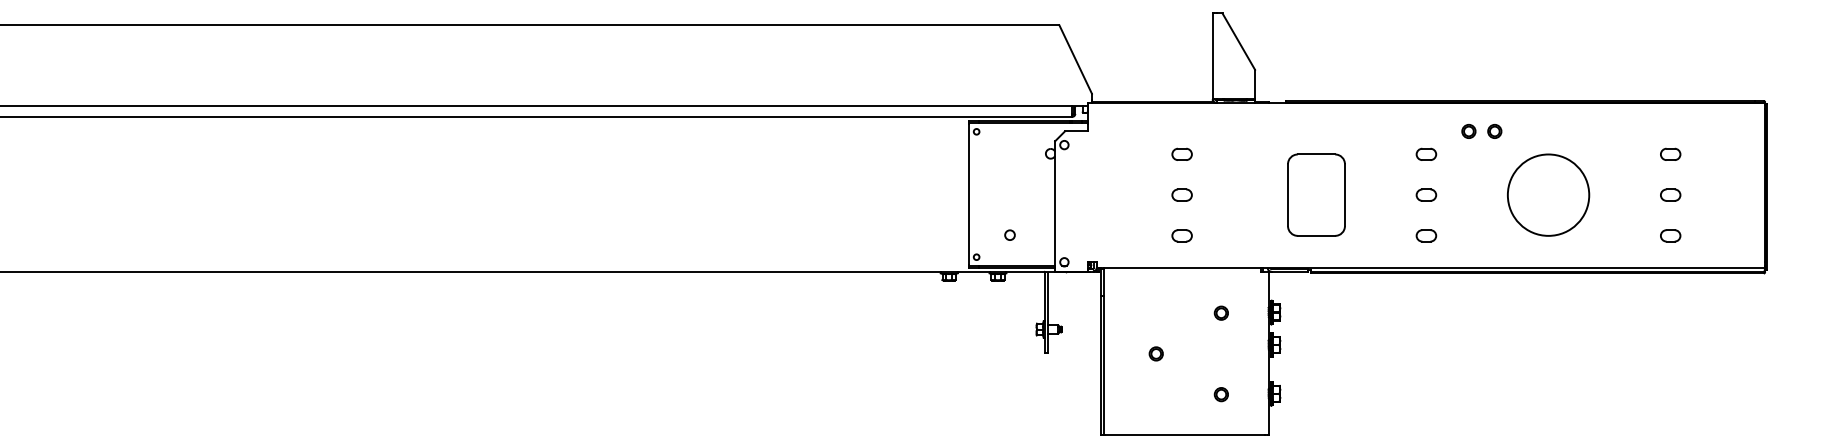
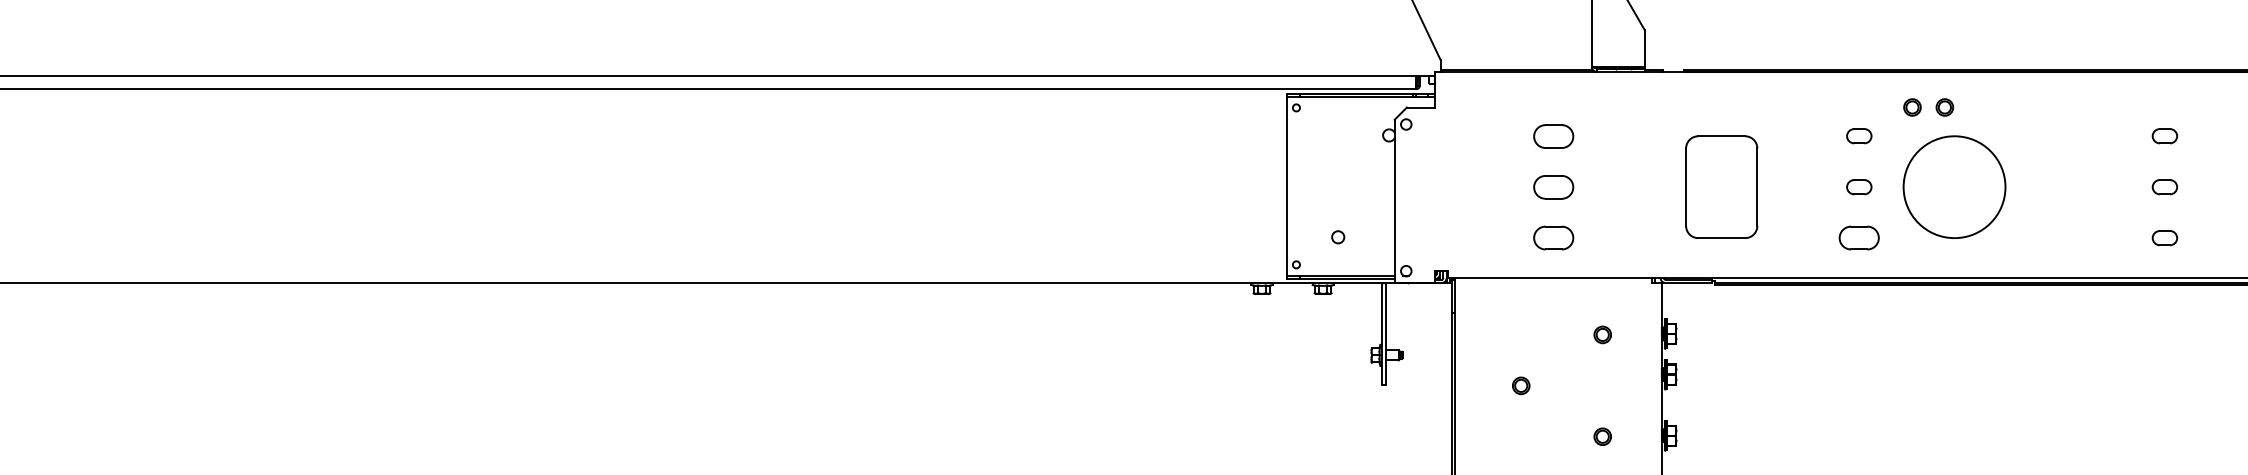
part: (1181, 153) -> (1552, 135), size x1.6
part: (1181, 194) -> (1552, 186), size x1.6
circle: (1548, 194) -> (1954, 186), moved
part: (1181, 235) -> (1552, 237), size x1.6
part: (1426, 235) -> (1859, 237), size x1.6

